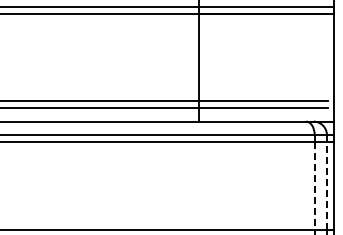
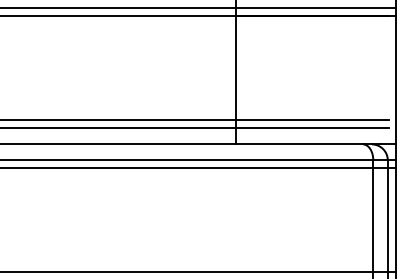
line: (314, 185) -> (373, 220), dashed -> solid
line: (326, 185) -> (387, 220), dashed -> solid

